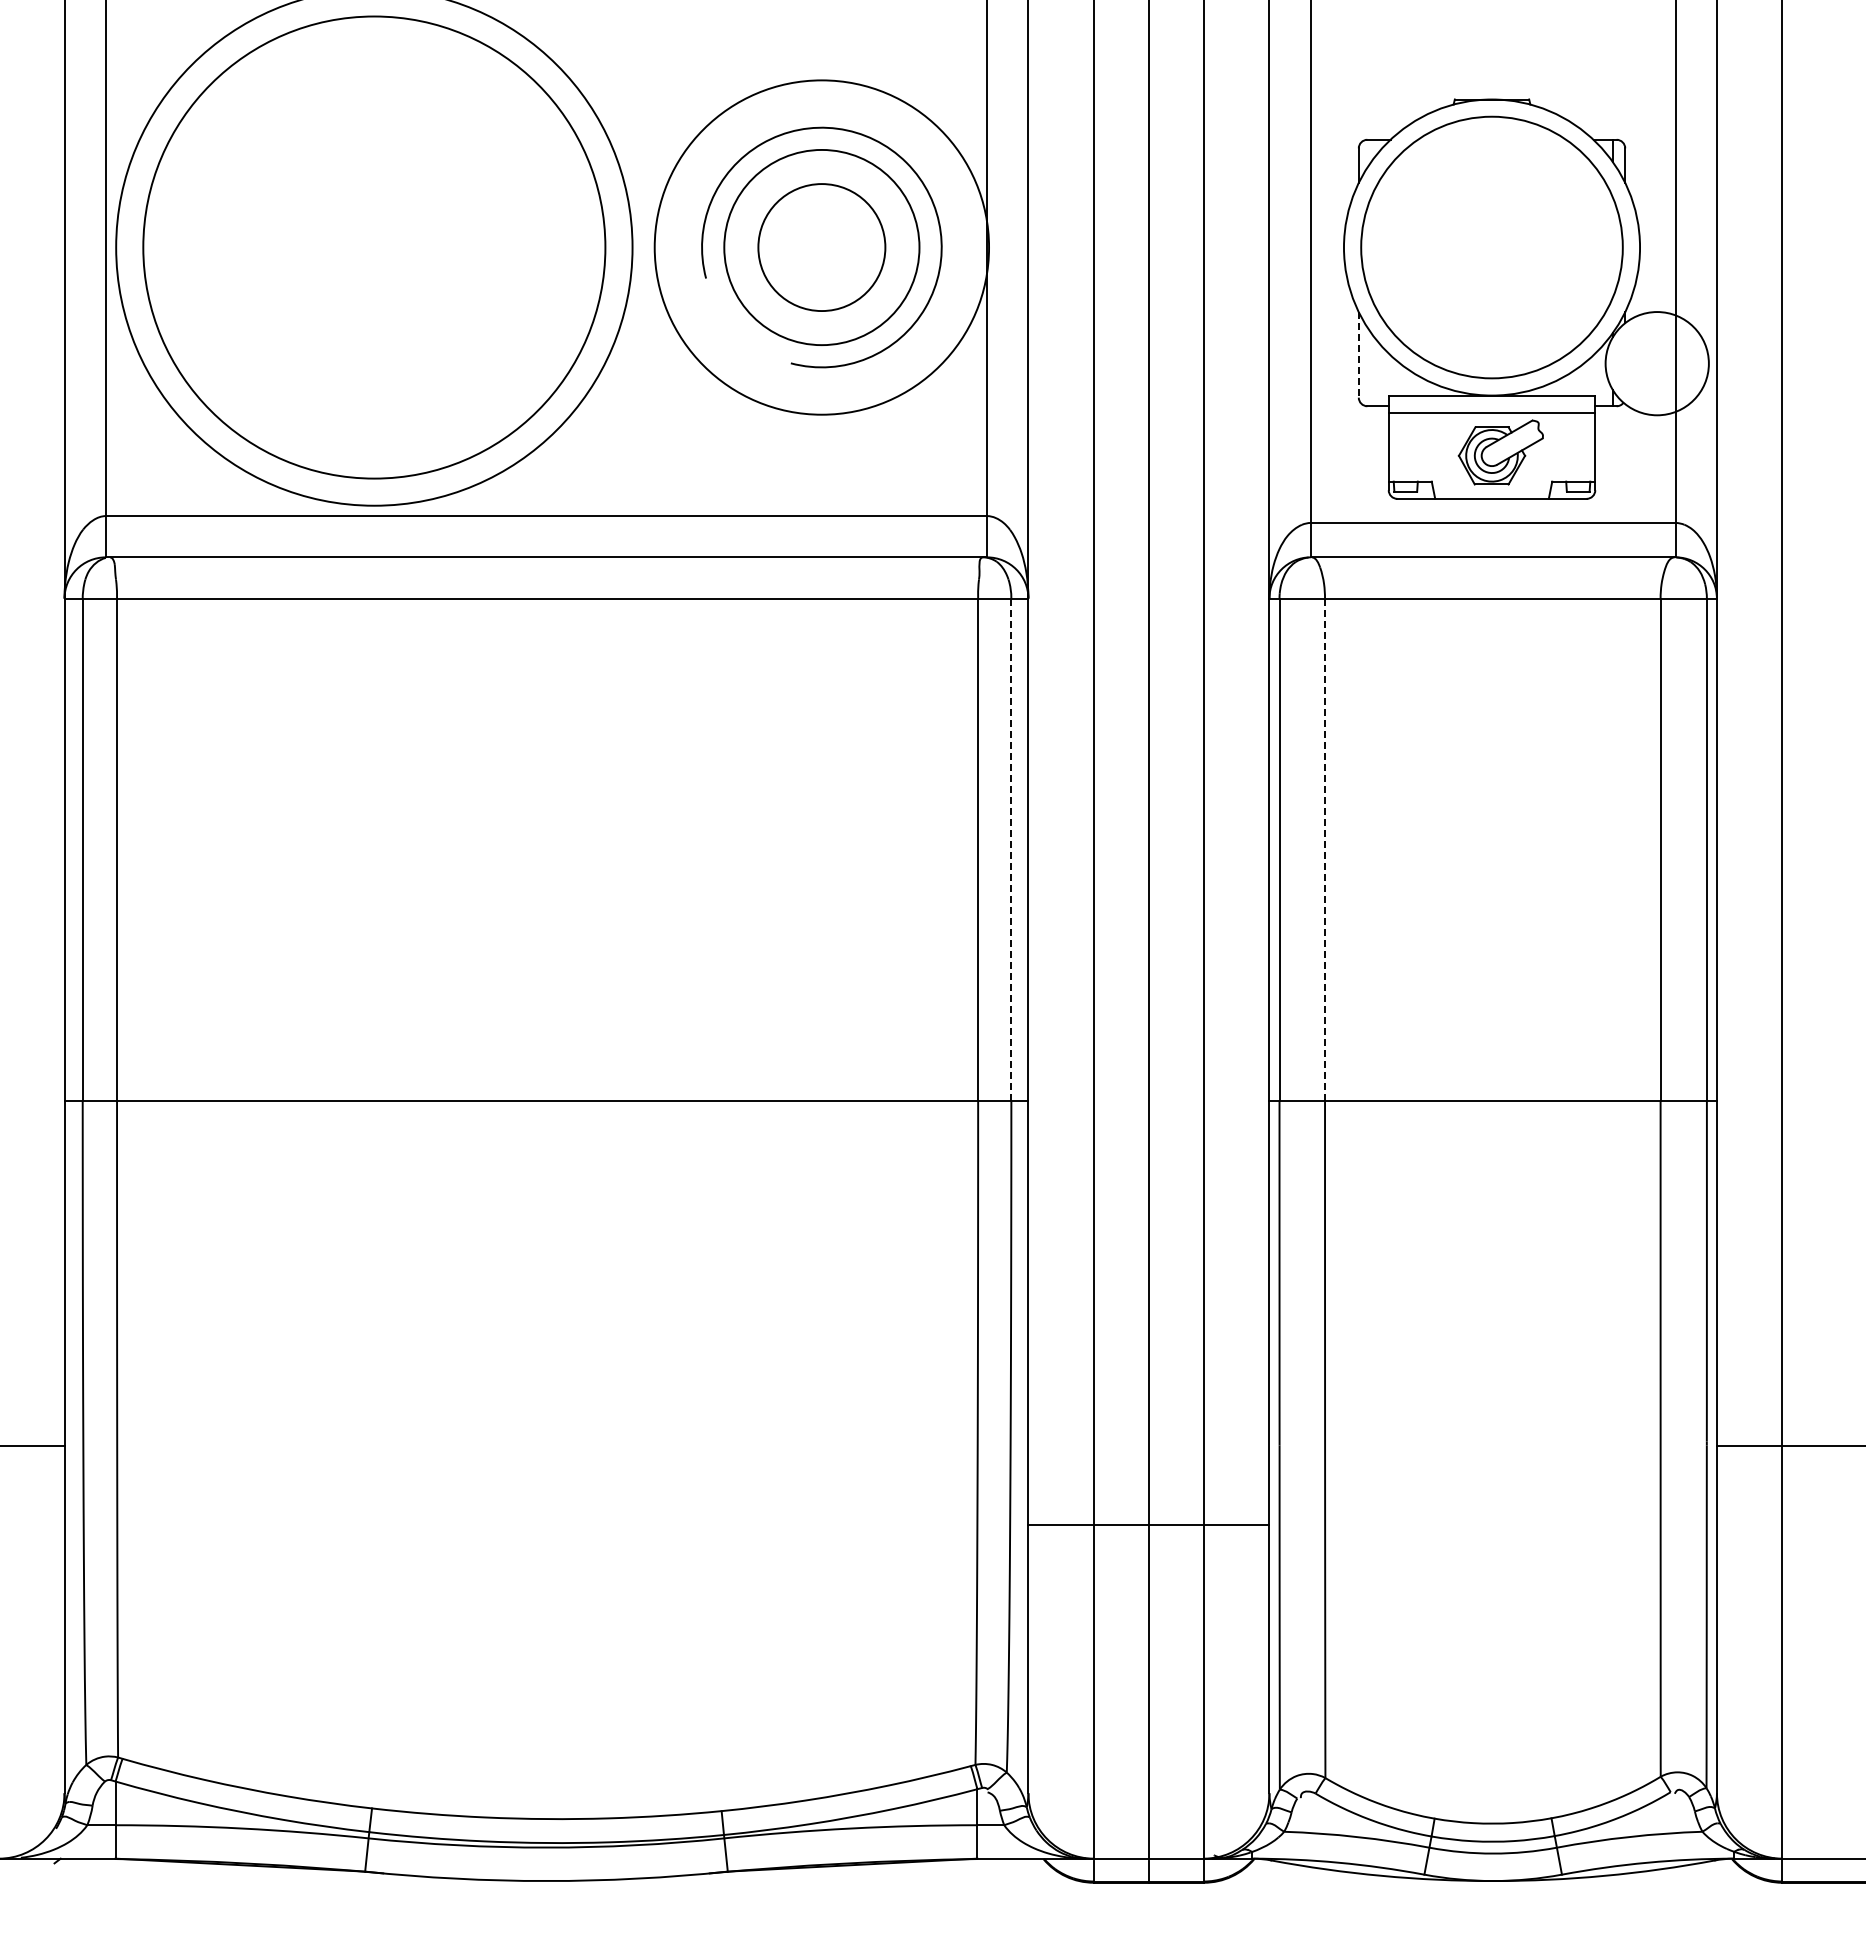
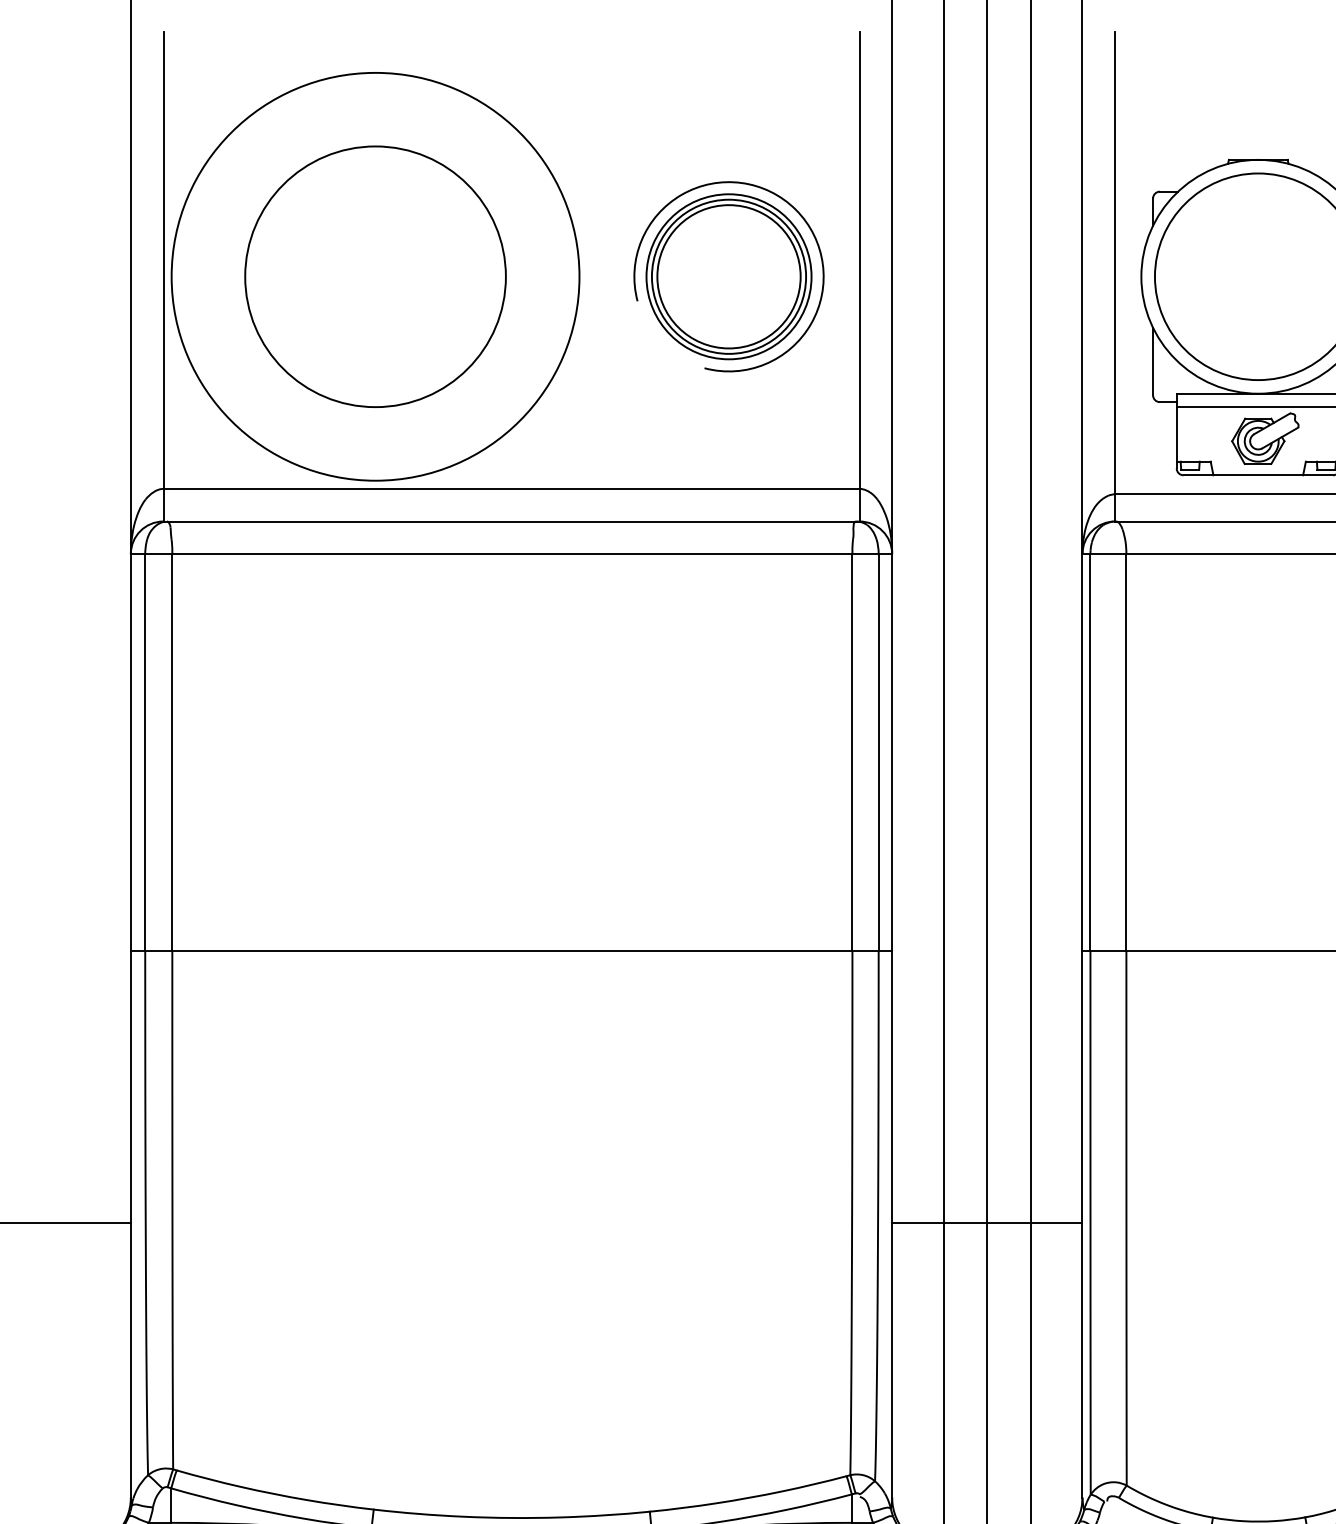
circle: (374, 247) -> (375, 276), size x0.71
circle: (821, 247) -> (728, 276), size x0.62
circle: (821, 247) -> (728, 276), size x1.43
line: (1358, 354) -> (1152, 361), dashed -> solid
line: (1011, 849) -> (878, 752), dashed -> solid
line: (1325, 850) -> (1126, 753), dashed -> solid
line: (1148, 1524) -> (986, 1222), moved

